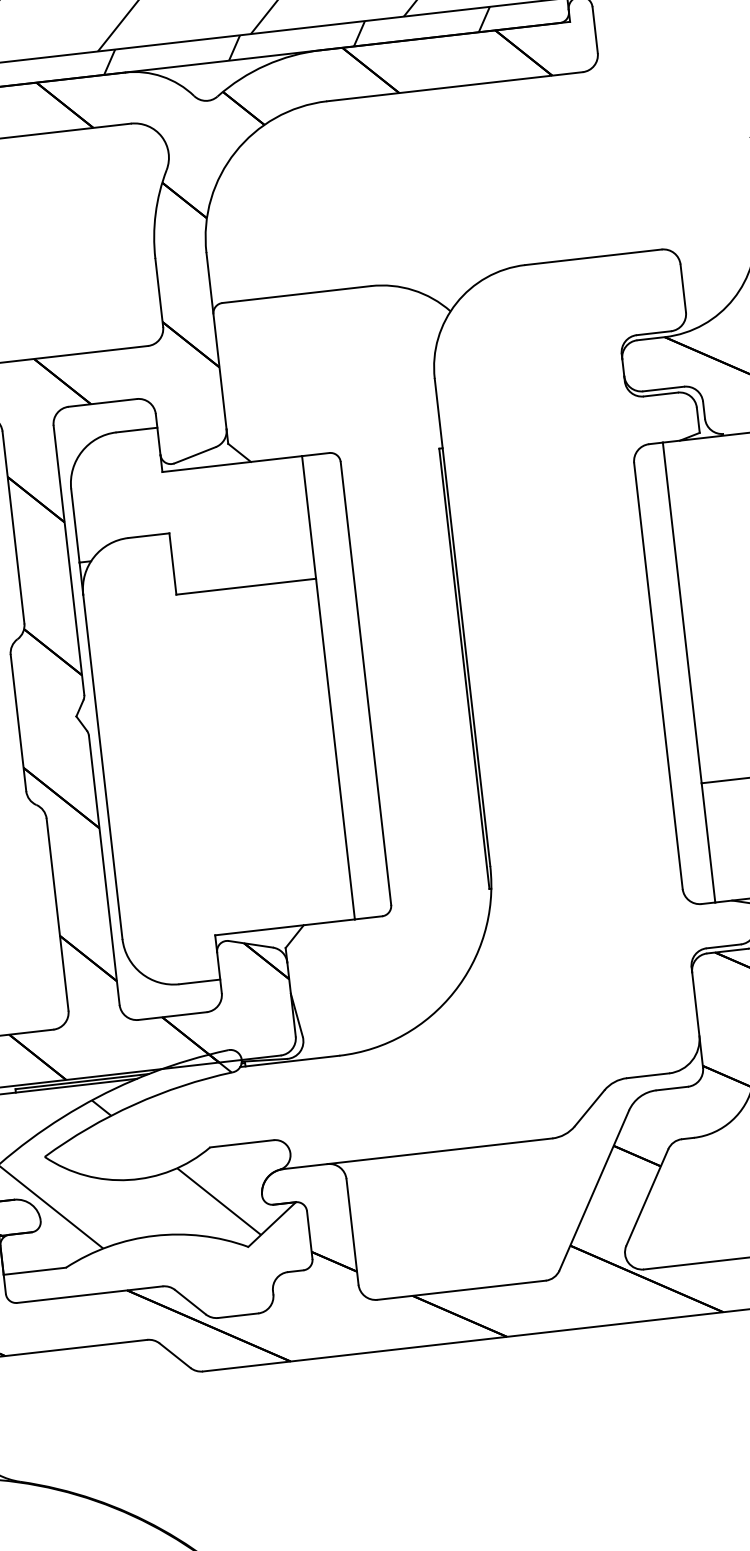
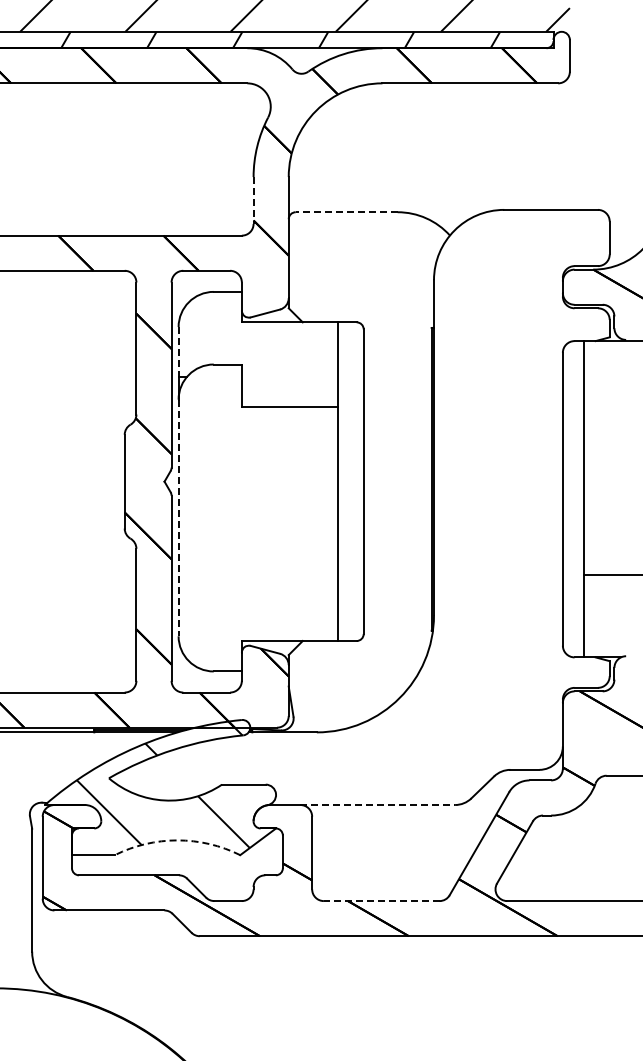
line: (159, 294) -> (253, 201), solid -> dashed
line: (296, 294) -> (346, 212), solid -> dashed
line: (75, 526) -> (178, 352), solid -> dashed
line: (102, 767) -> (178, 518), solid -> dashed
line: (441, 1151) -> (378, 805), solid -> dashed
arc: (154, 1236) -> (177, 840), solid -> dashed
line: (461, 1290) -> (381, 901), solid -> dashed

